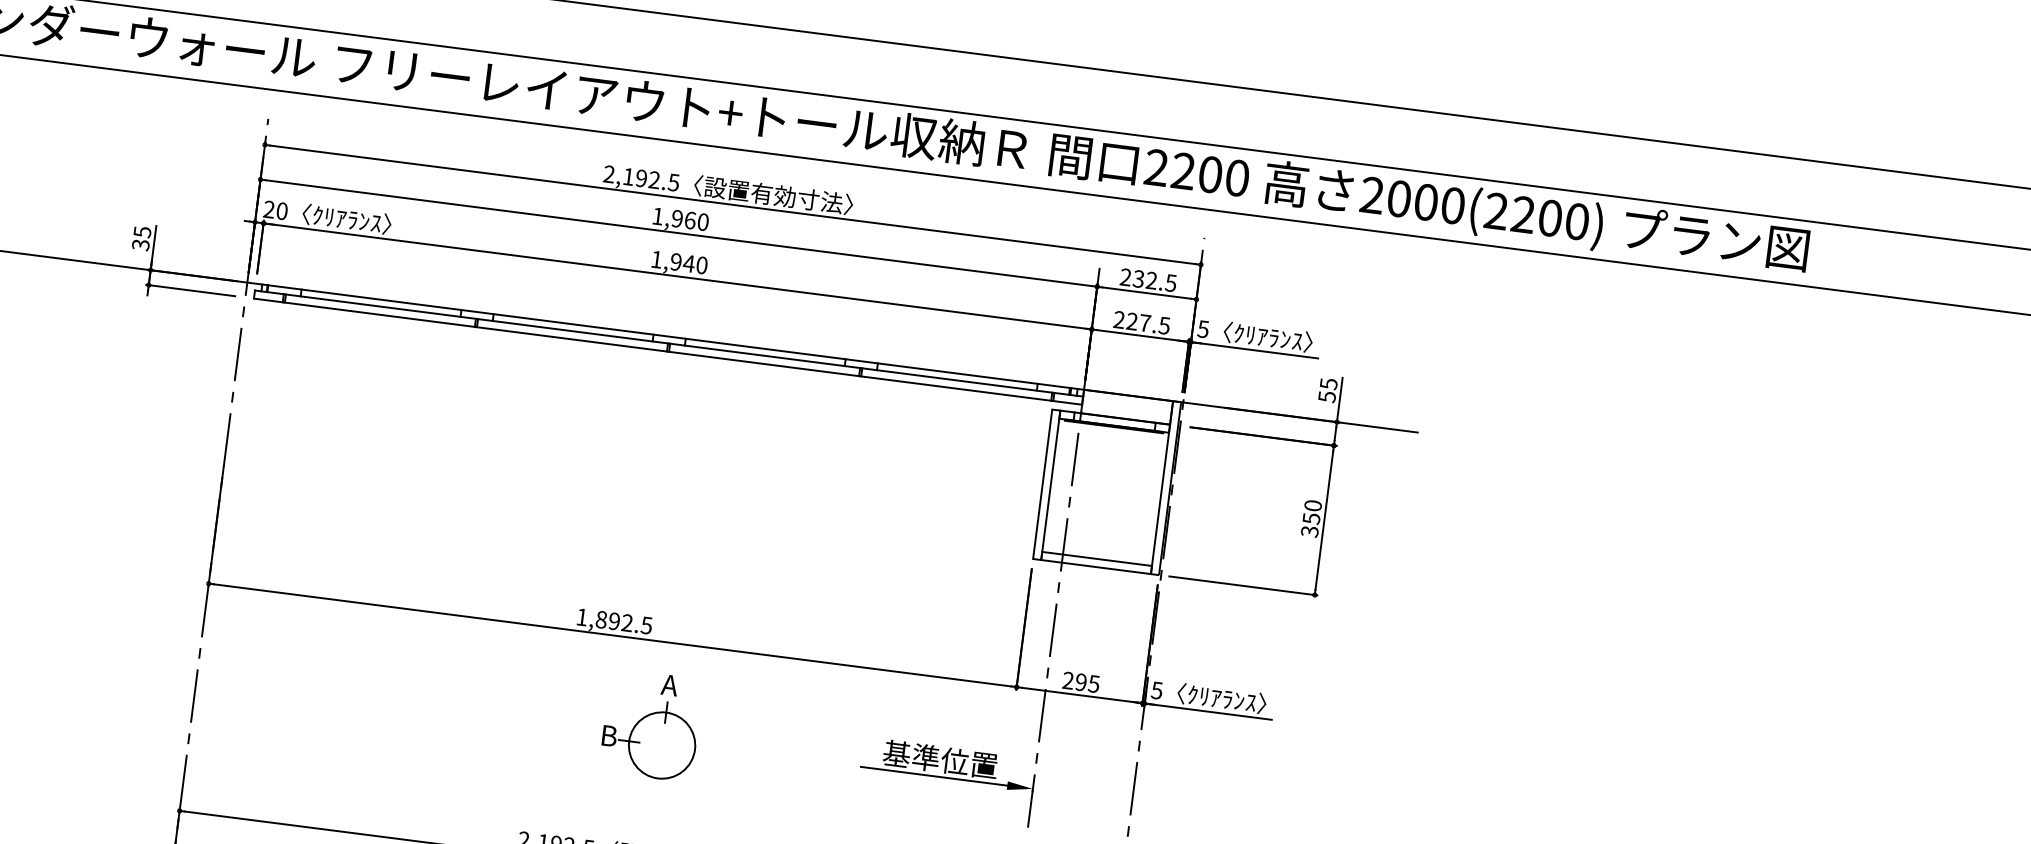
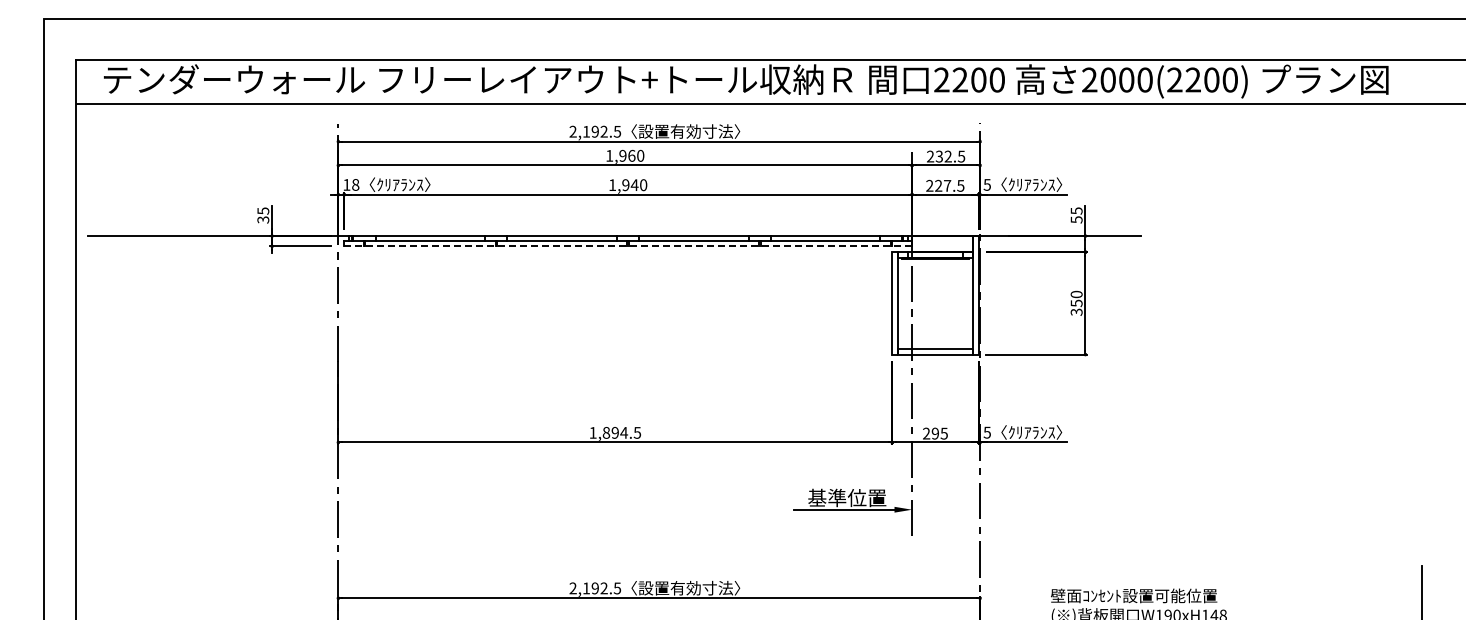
text: (276, 209) -> (351, 184), 20 -> 18
line: (668, 352) -> (628, 246), solid -> dashed
text: (627, 622) -> (624, 432), 1,892.5 -> 1,894.5
part: (651, 724) -> (649, 499), removed

